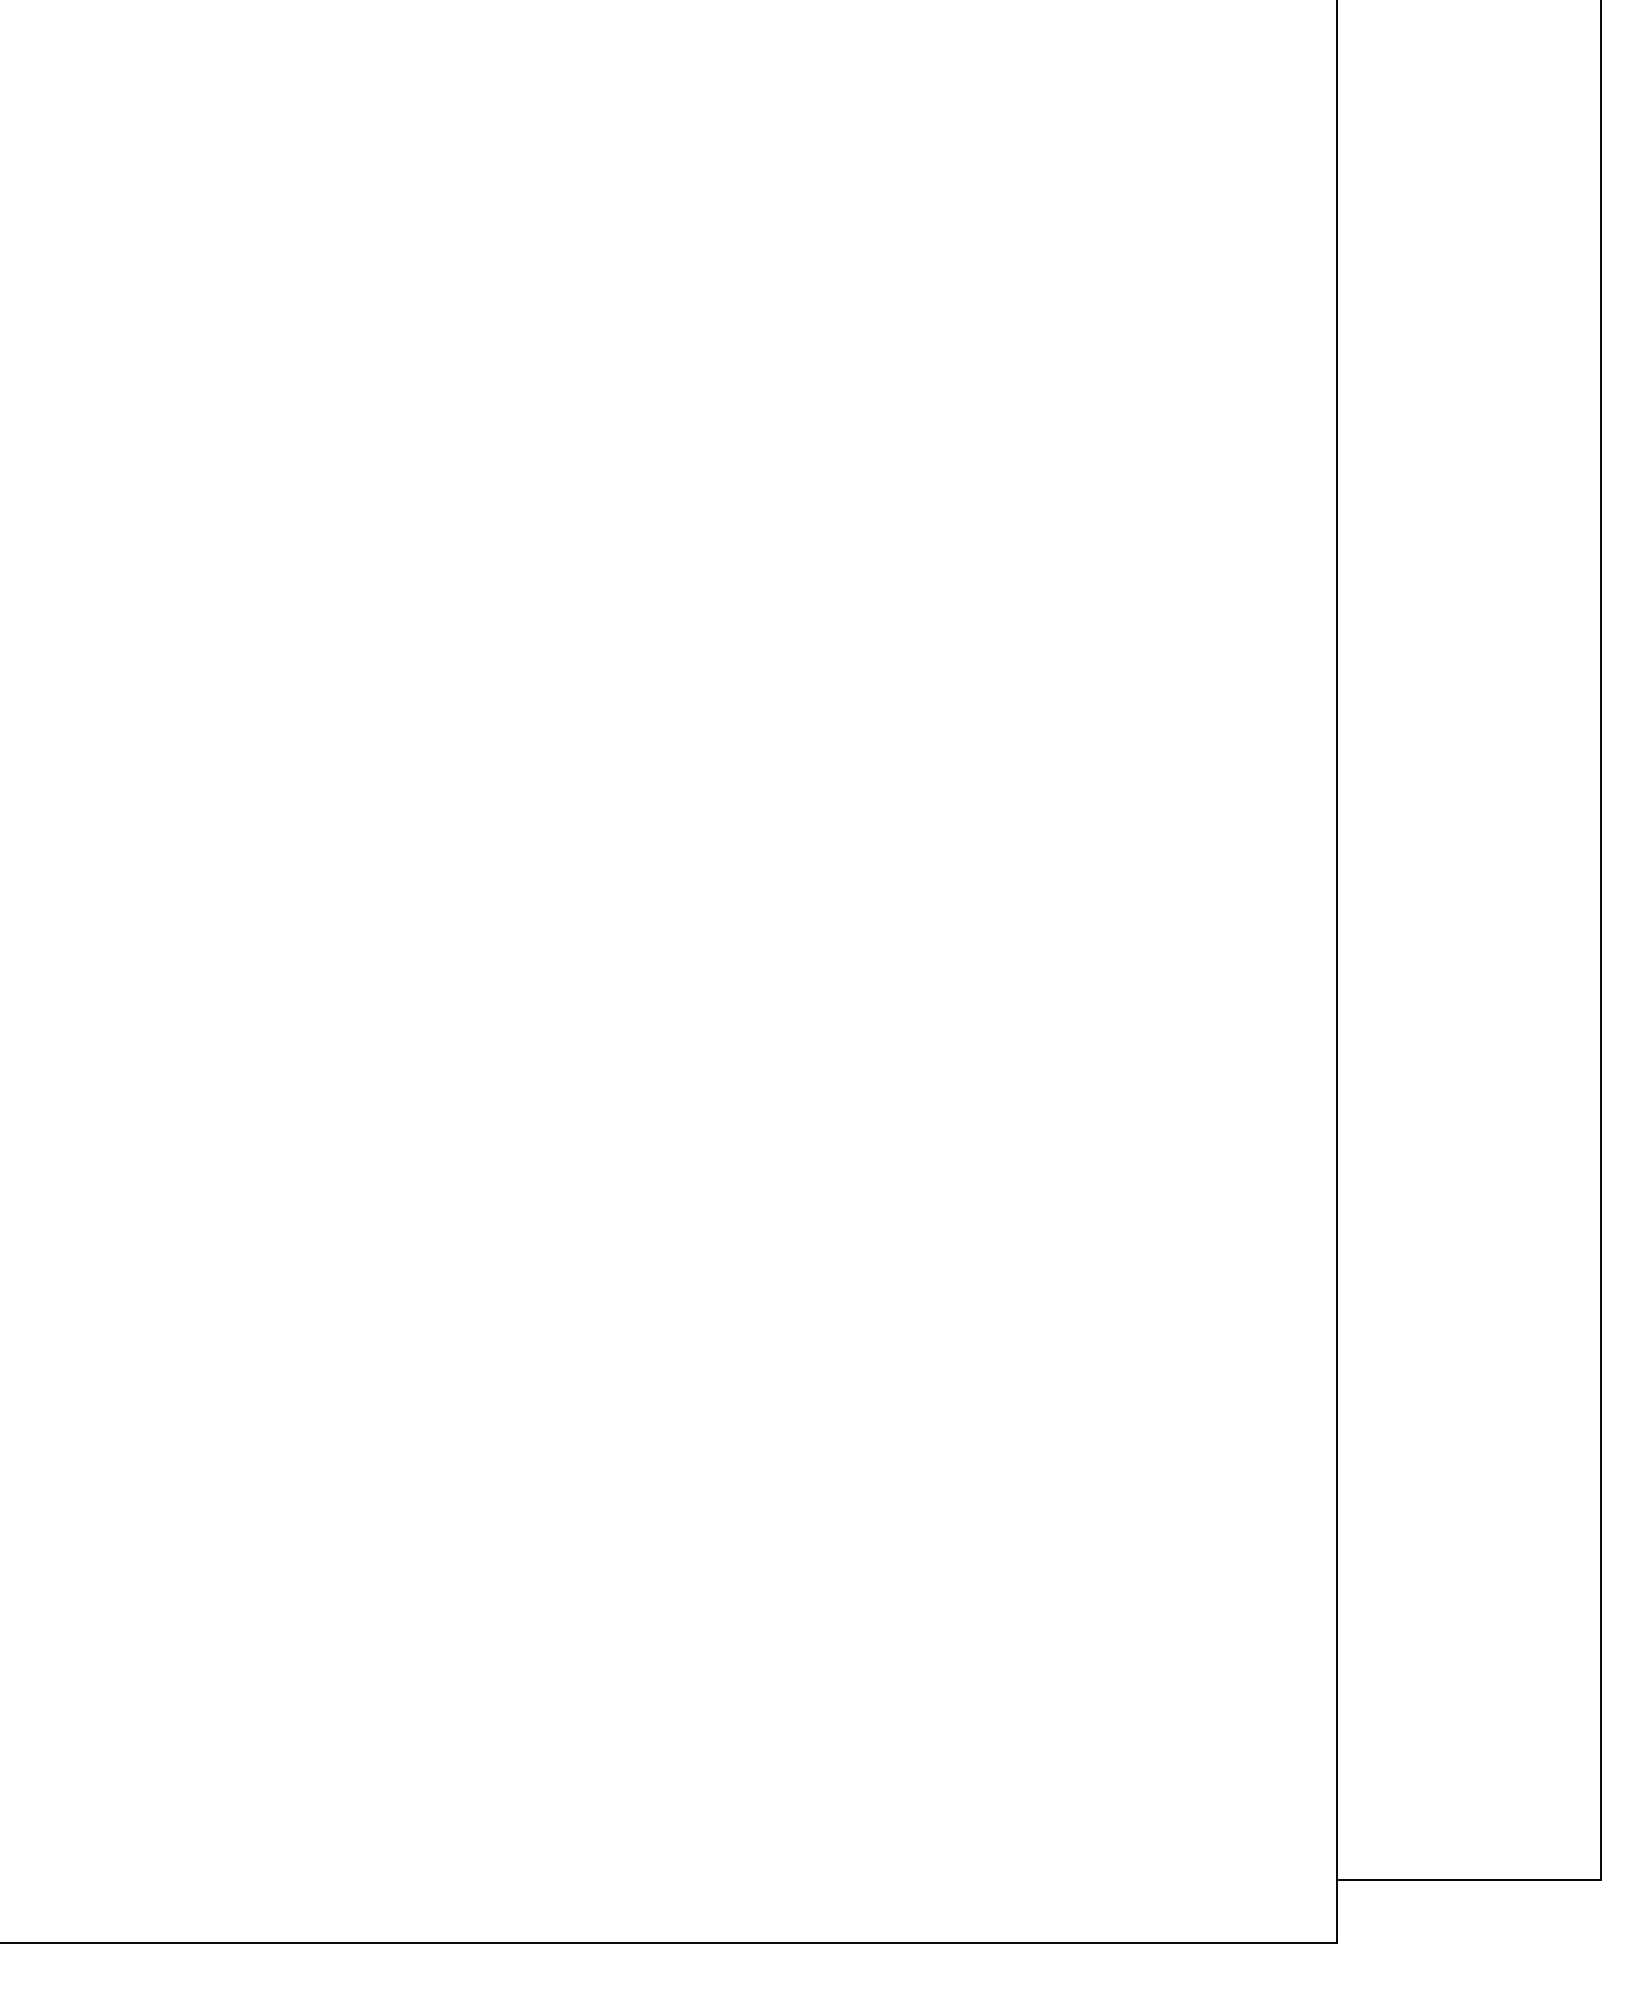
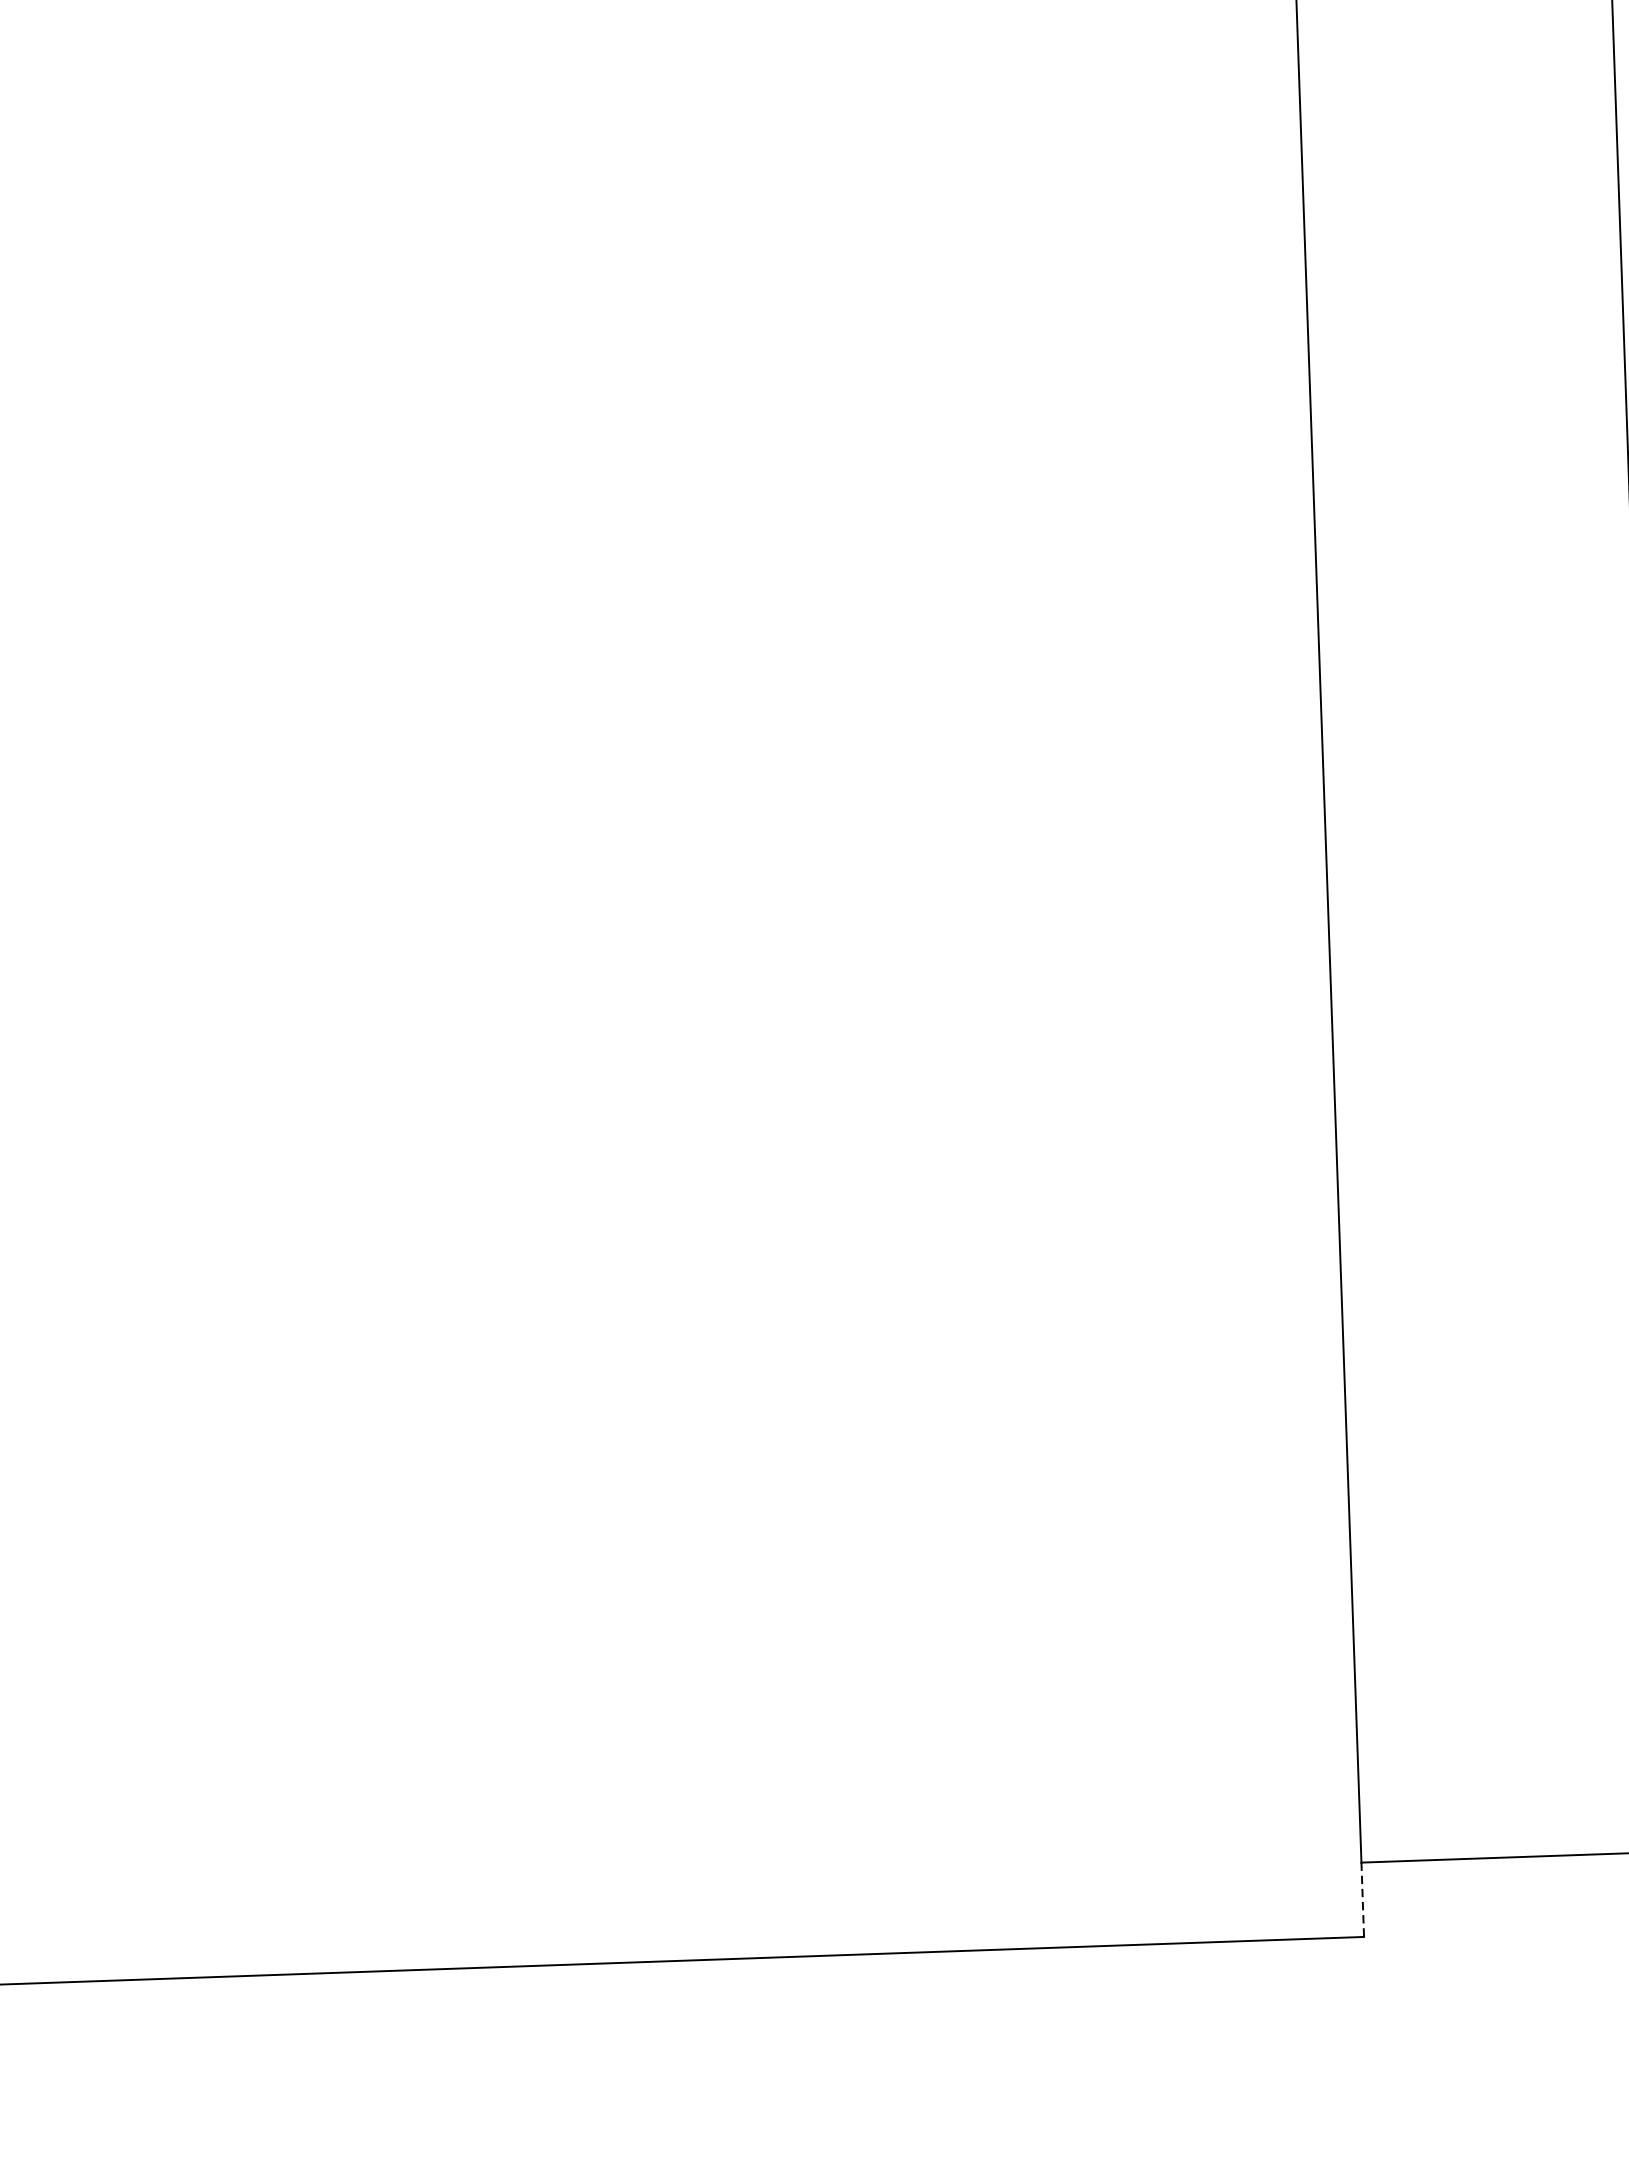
line: (1336, 1912) -> (1362, 1900), solid -> dashed

